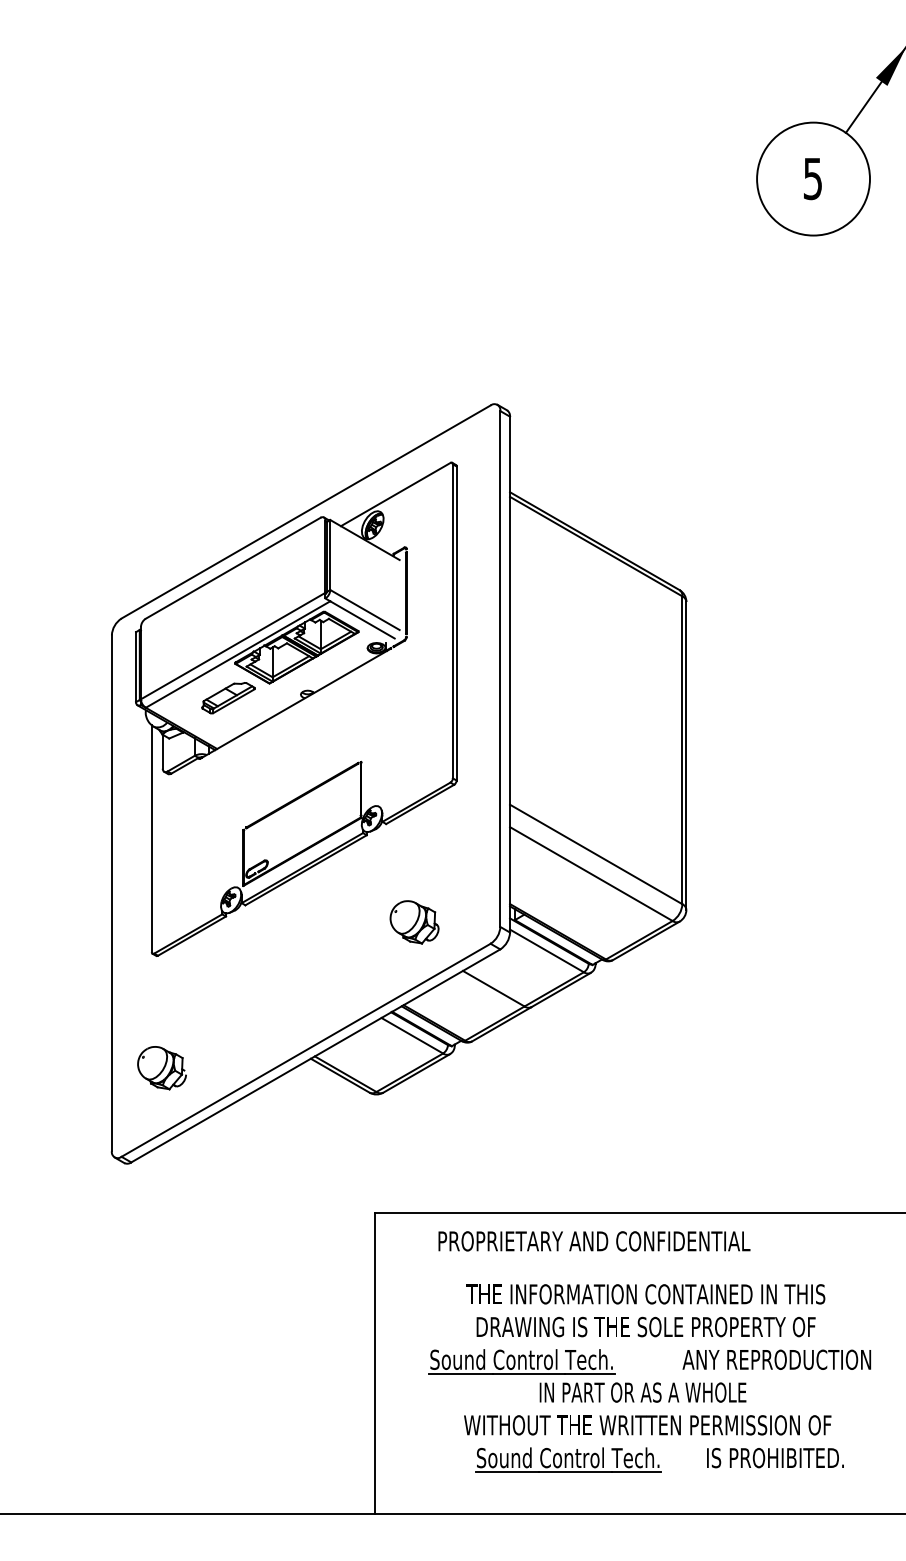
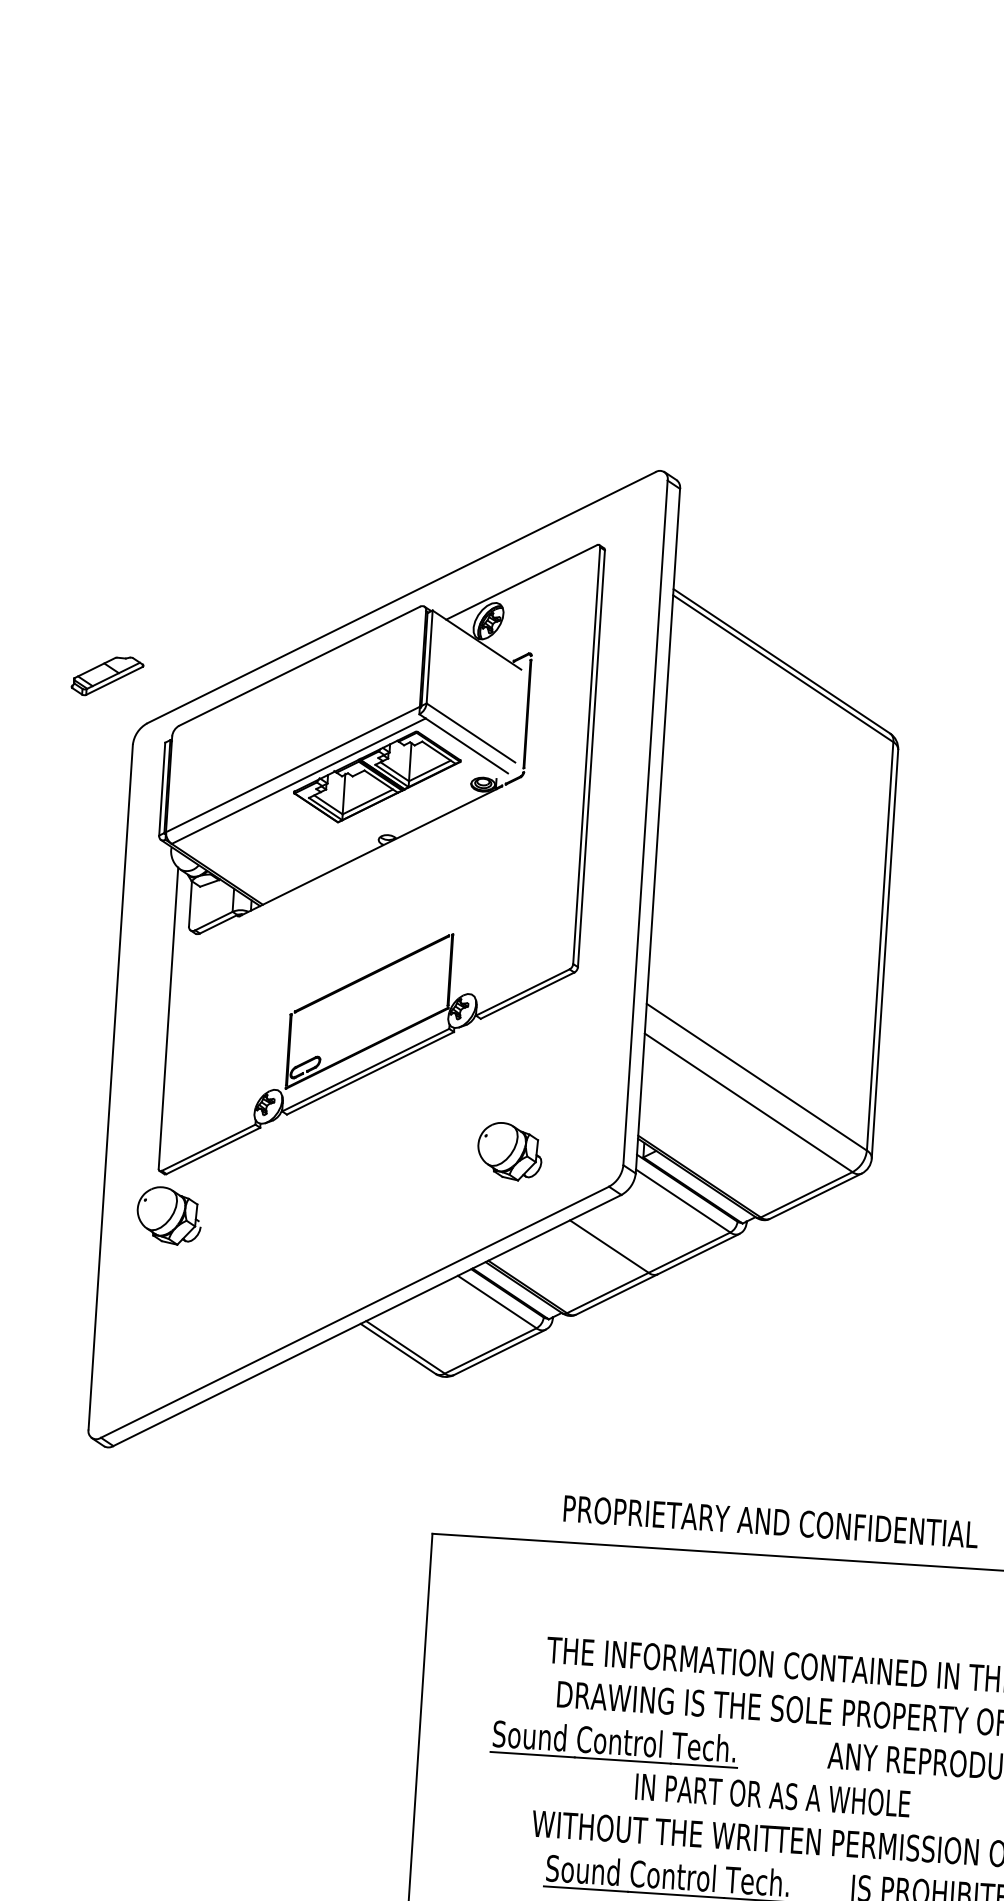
part: (228, 698) -> (107, 676), moved
part: (161, 1068) -> (168, 1216), moved
text: (594, 1241) -> (771, 1521), moved

